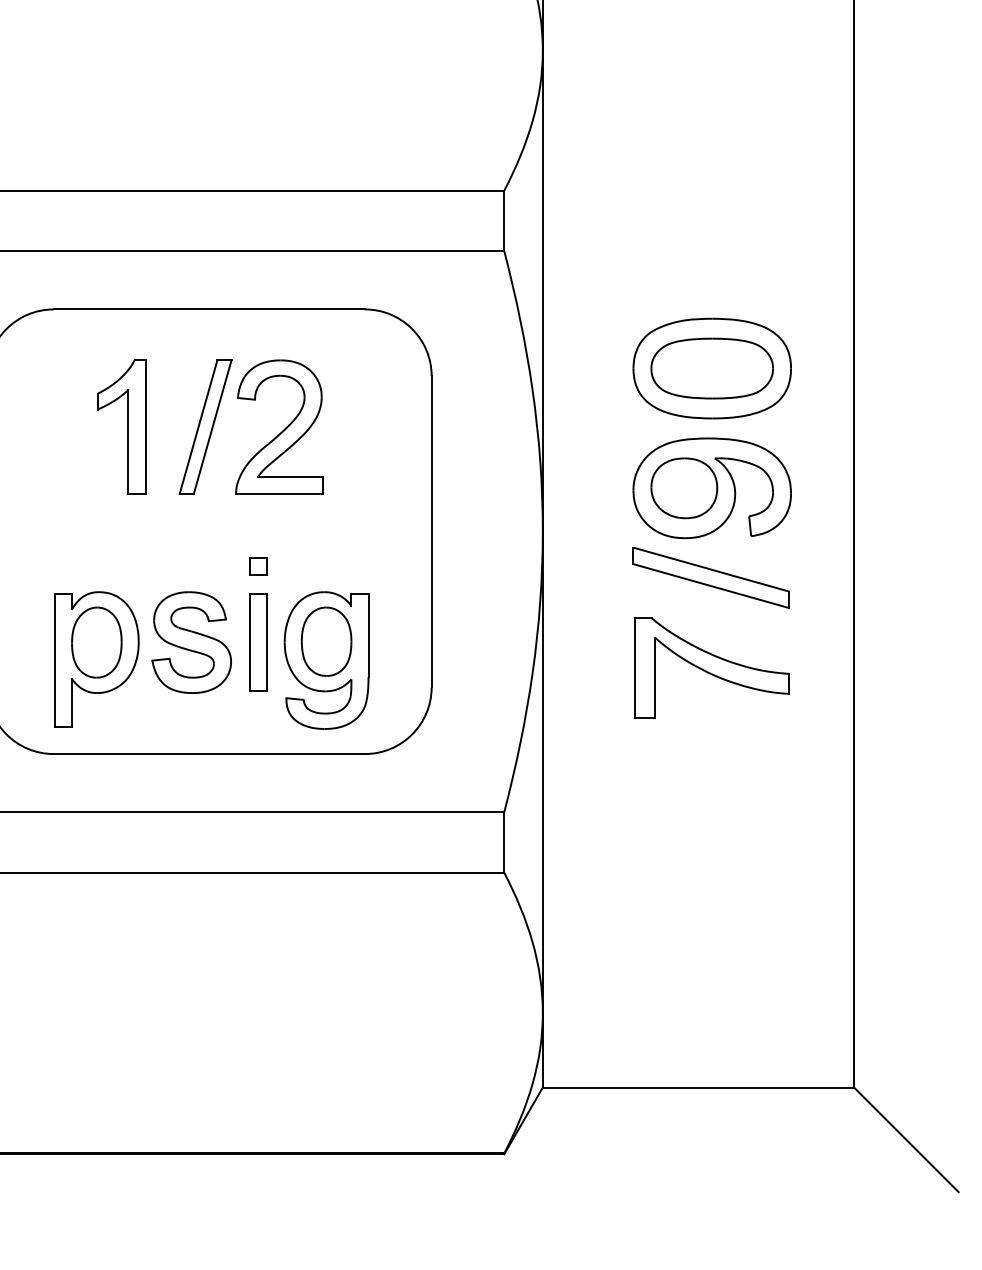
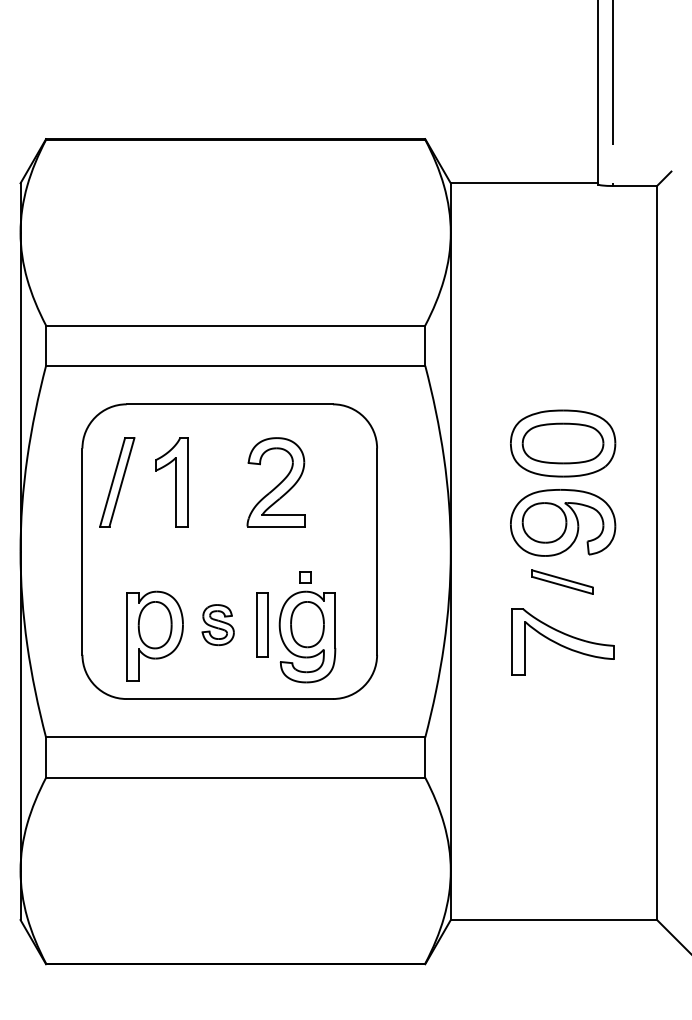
part: (205, 427) -> (117, 482), moved
part: (258, 566) -> (305, 577), moved
part: (711, 576) -> (562, 581), size x0.6
part: (192, 641) -> (218, 624), size x0.6

